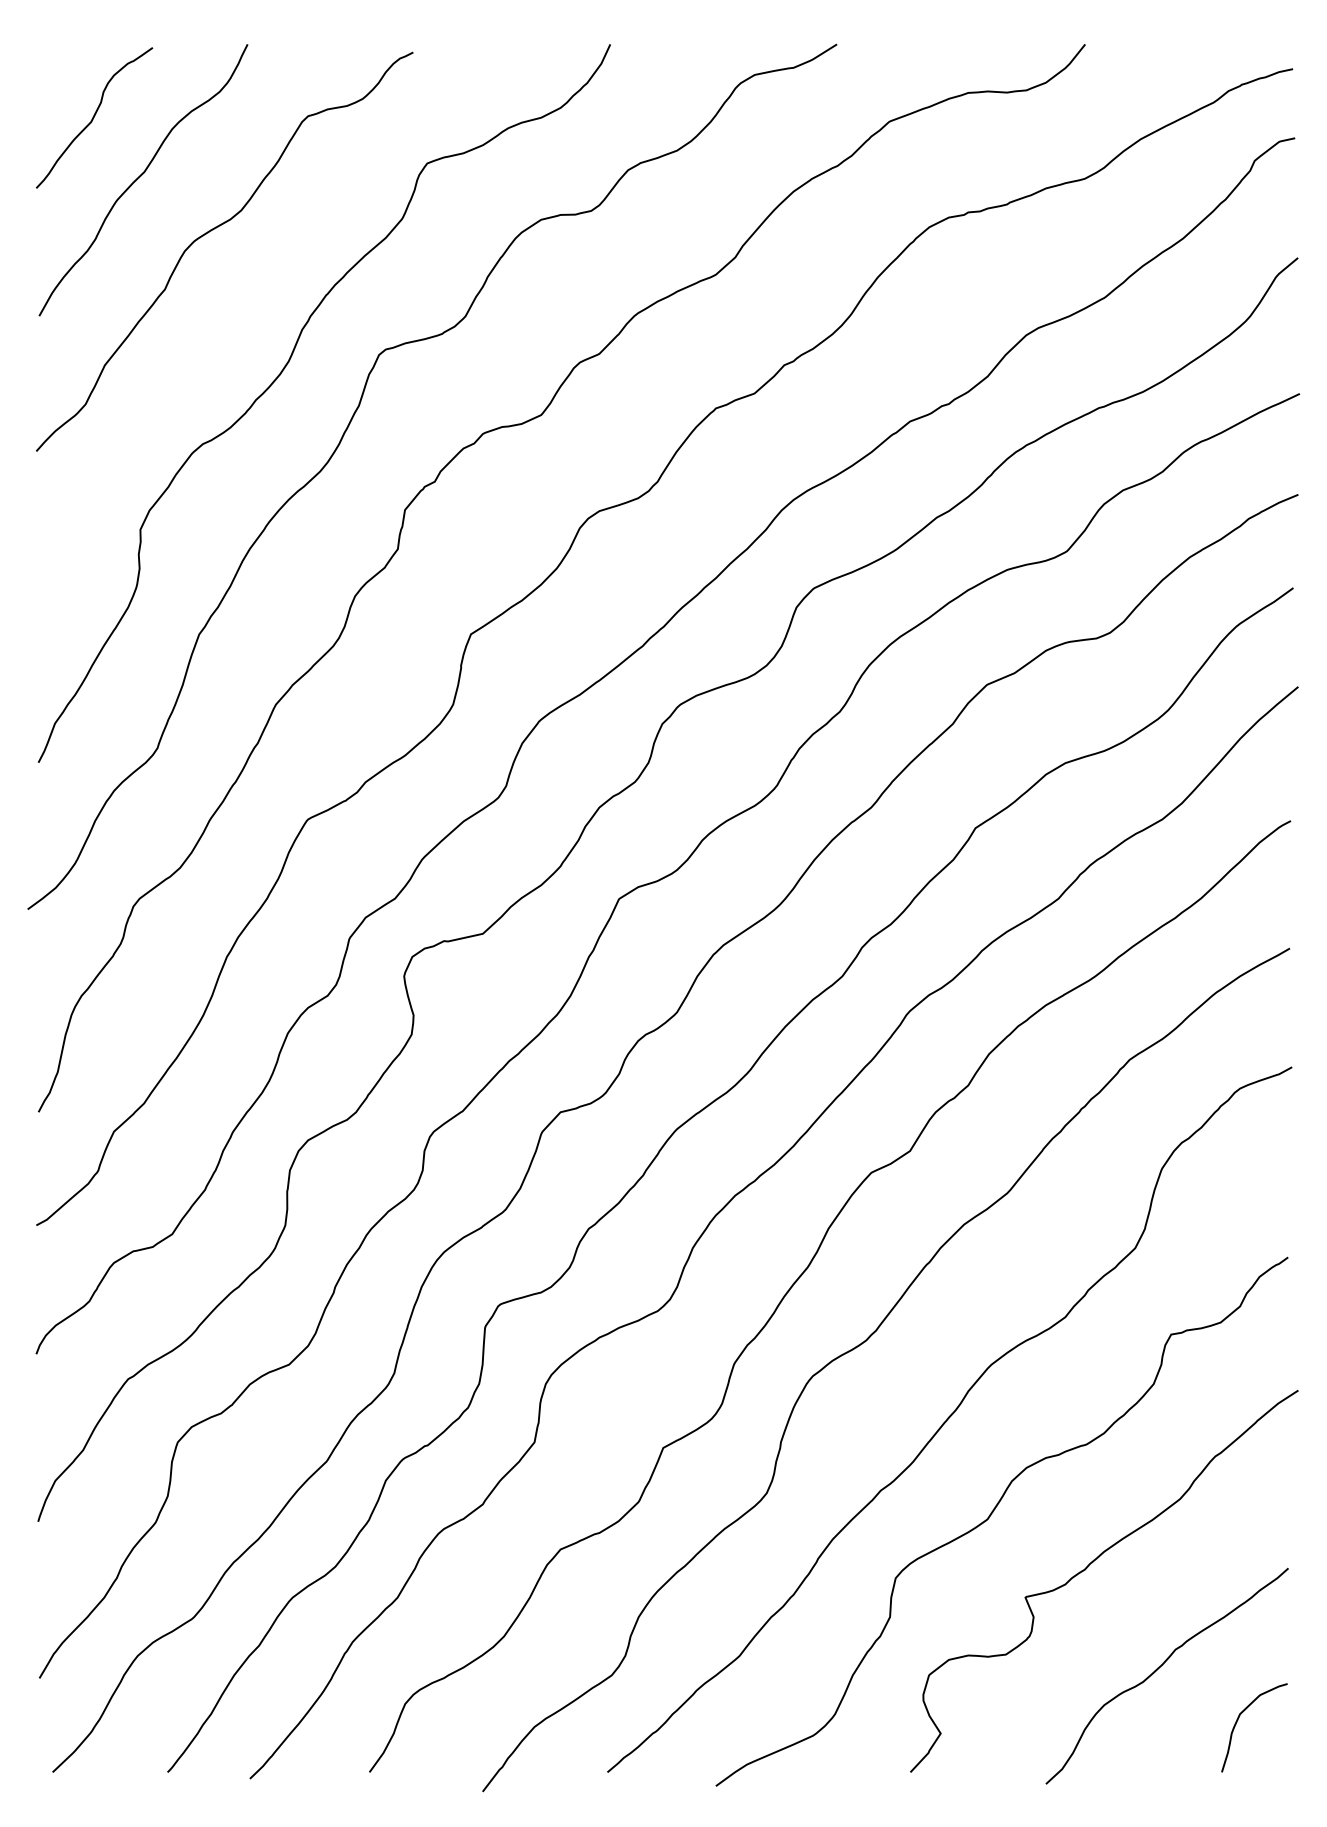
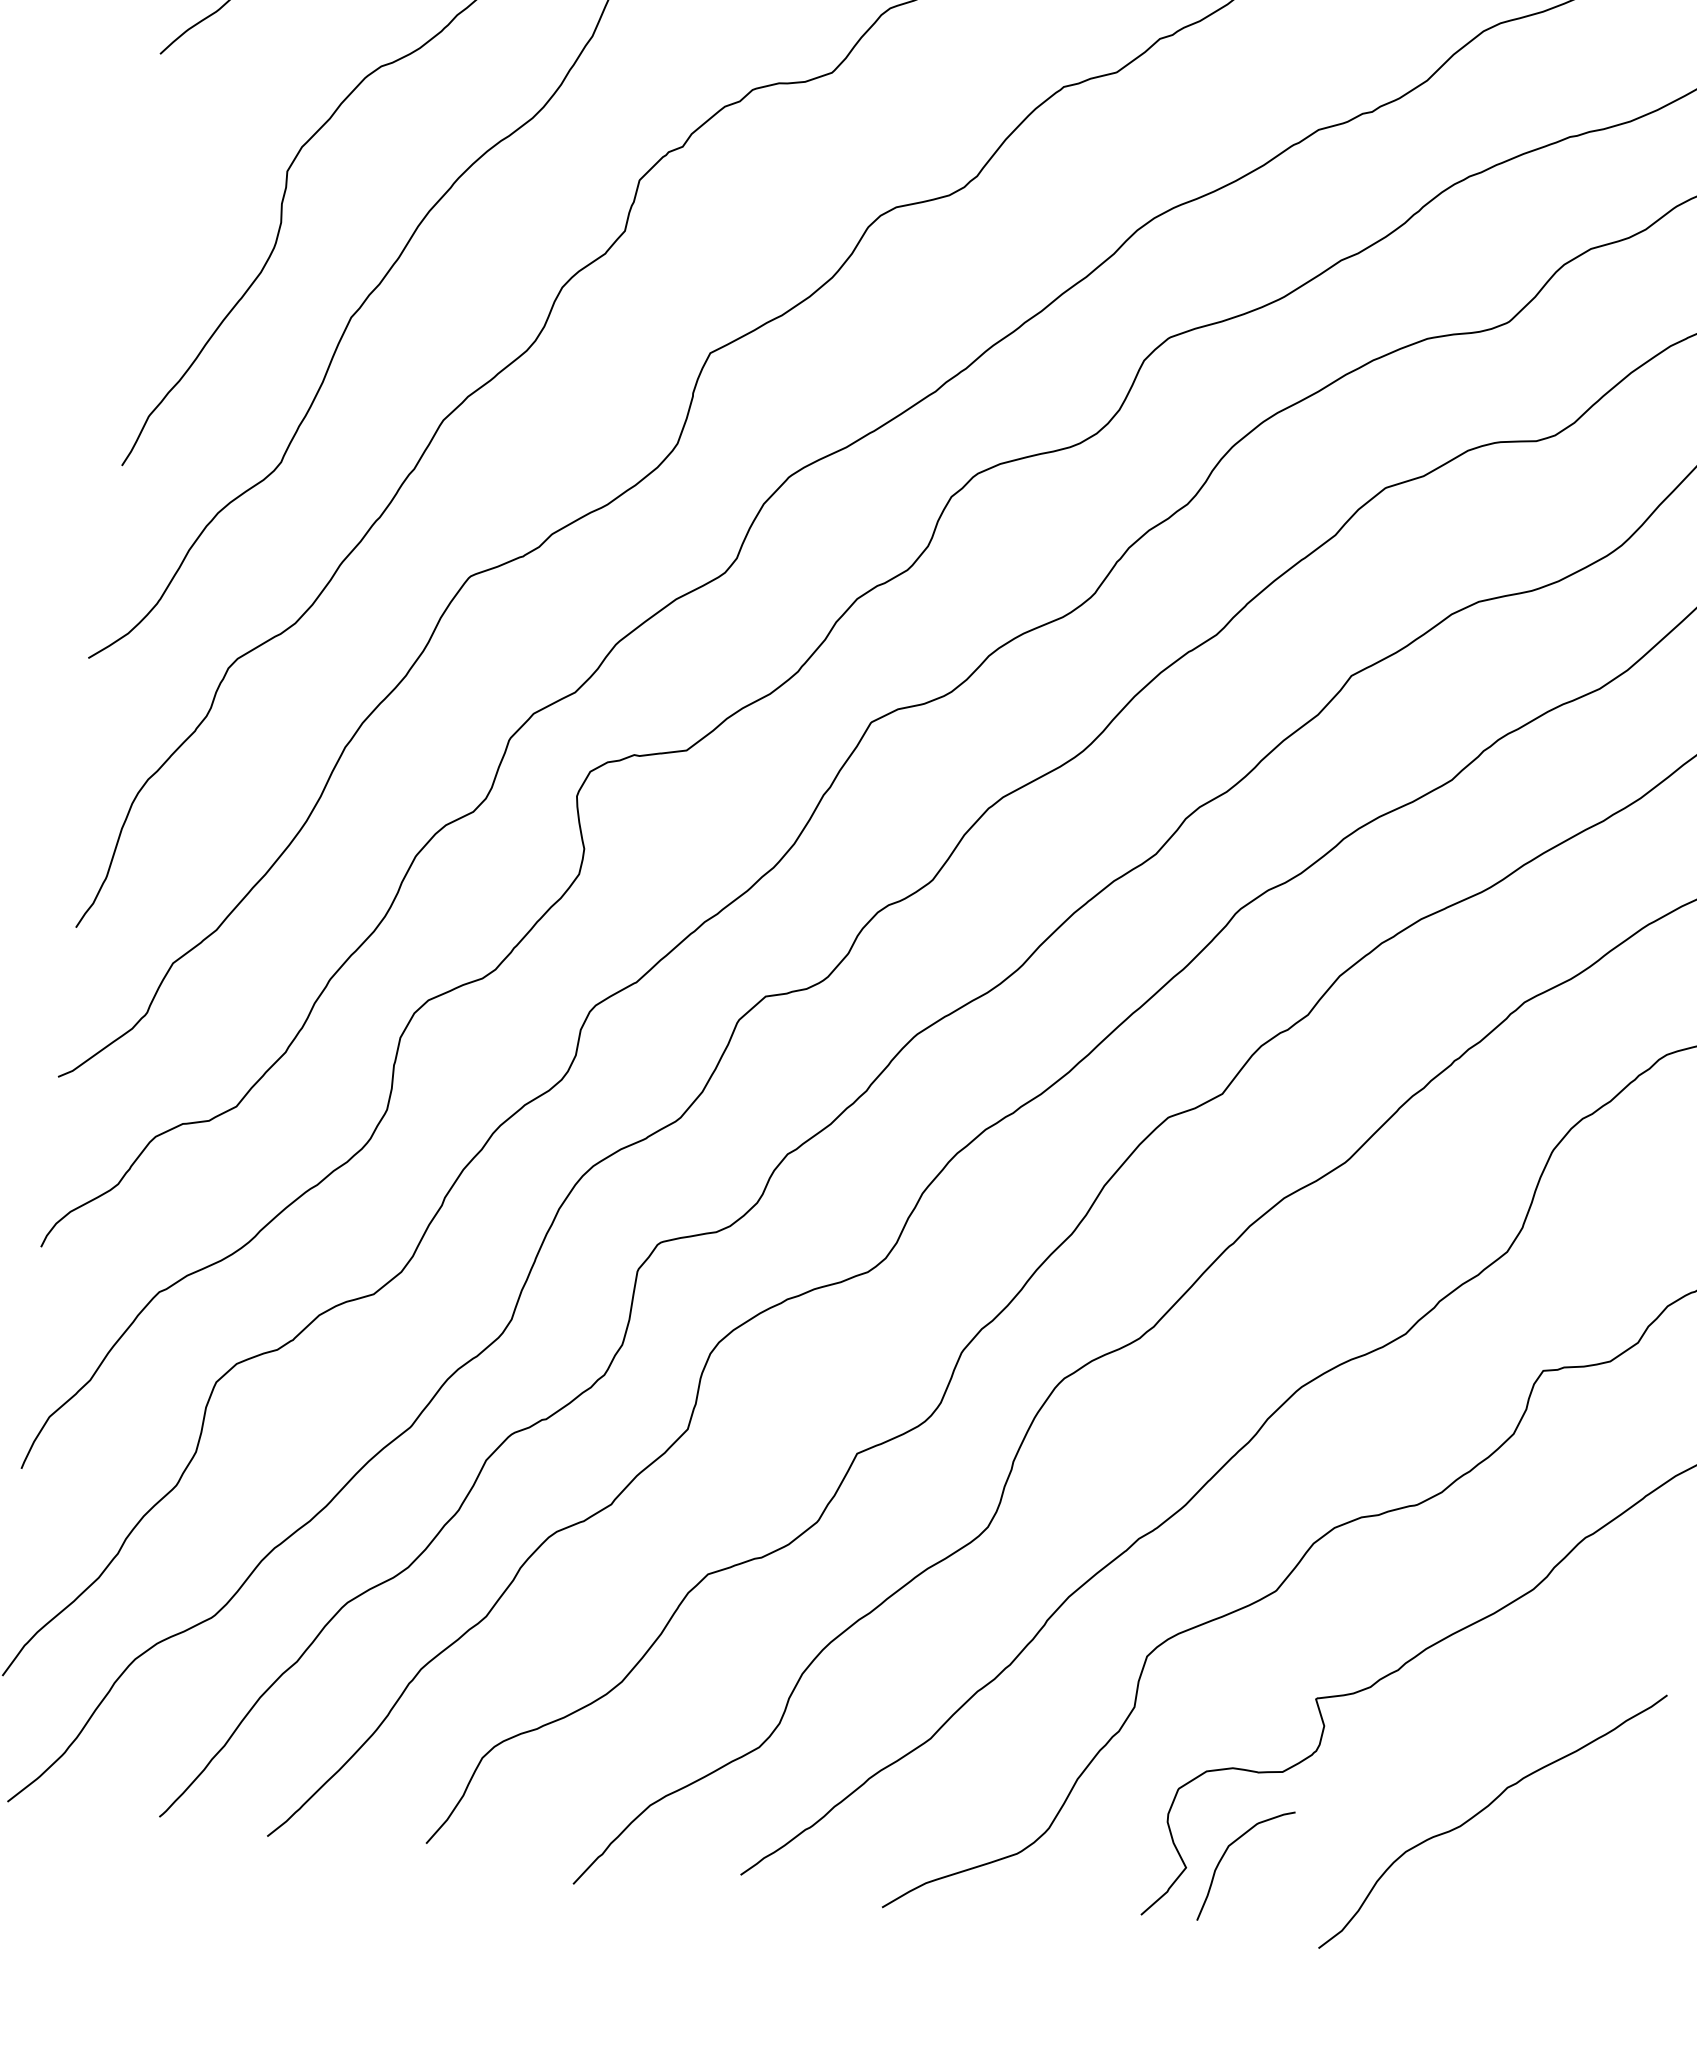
curve: (1238, 1720) -> (1225, 1854), moved

